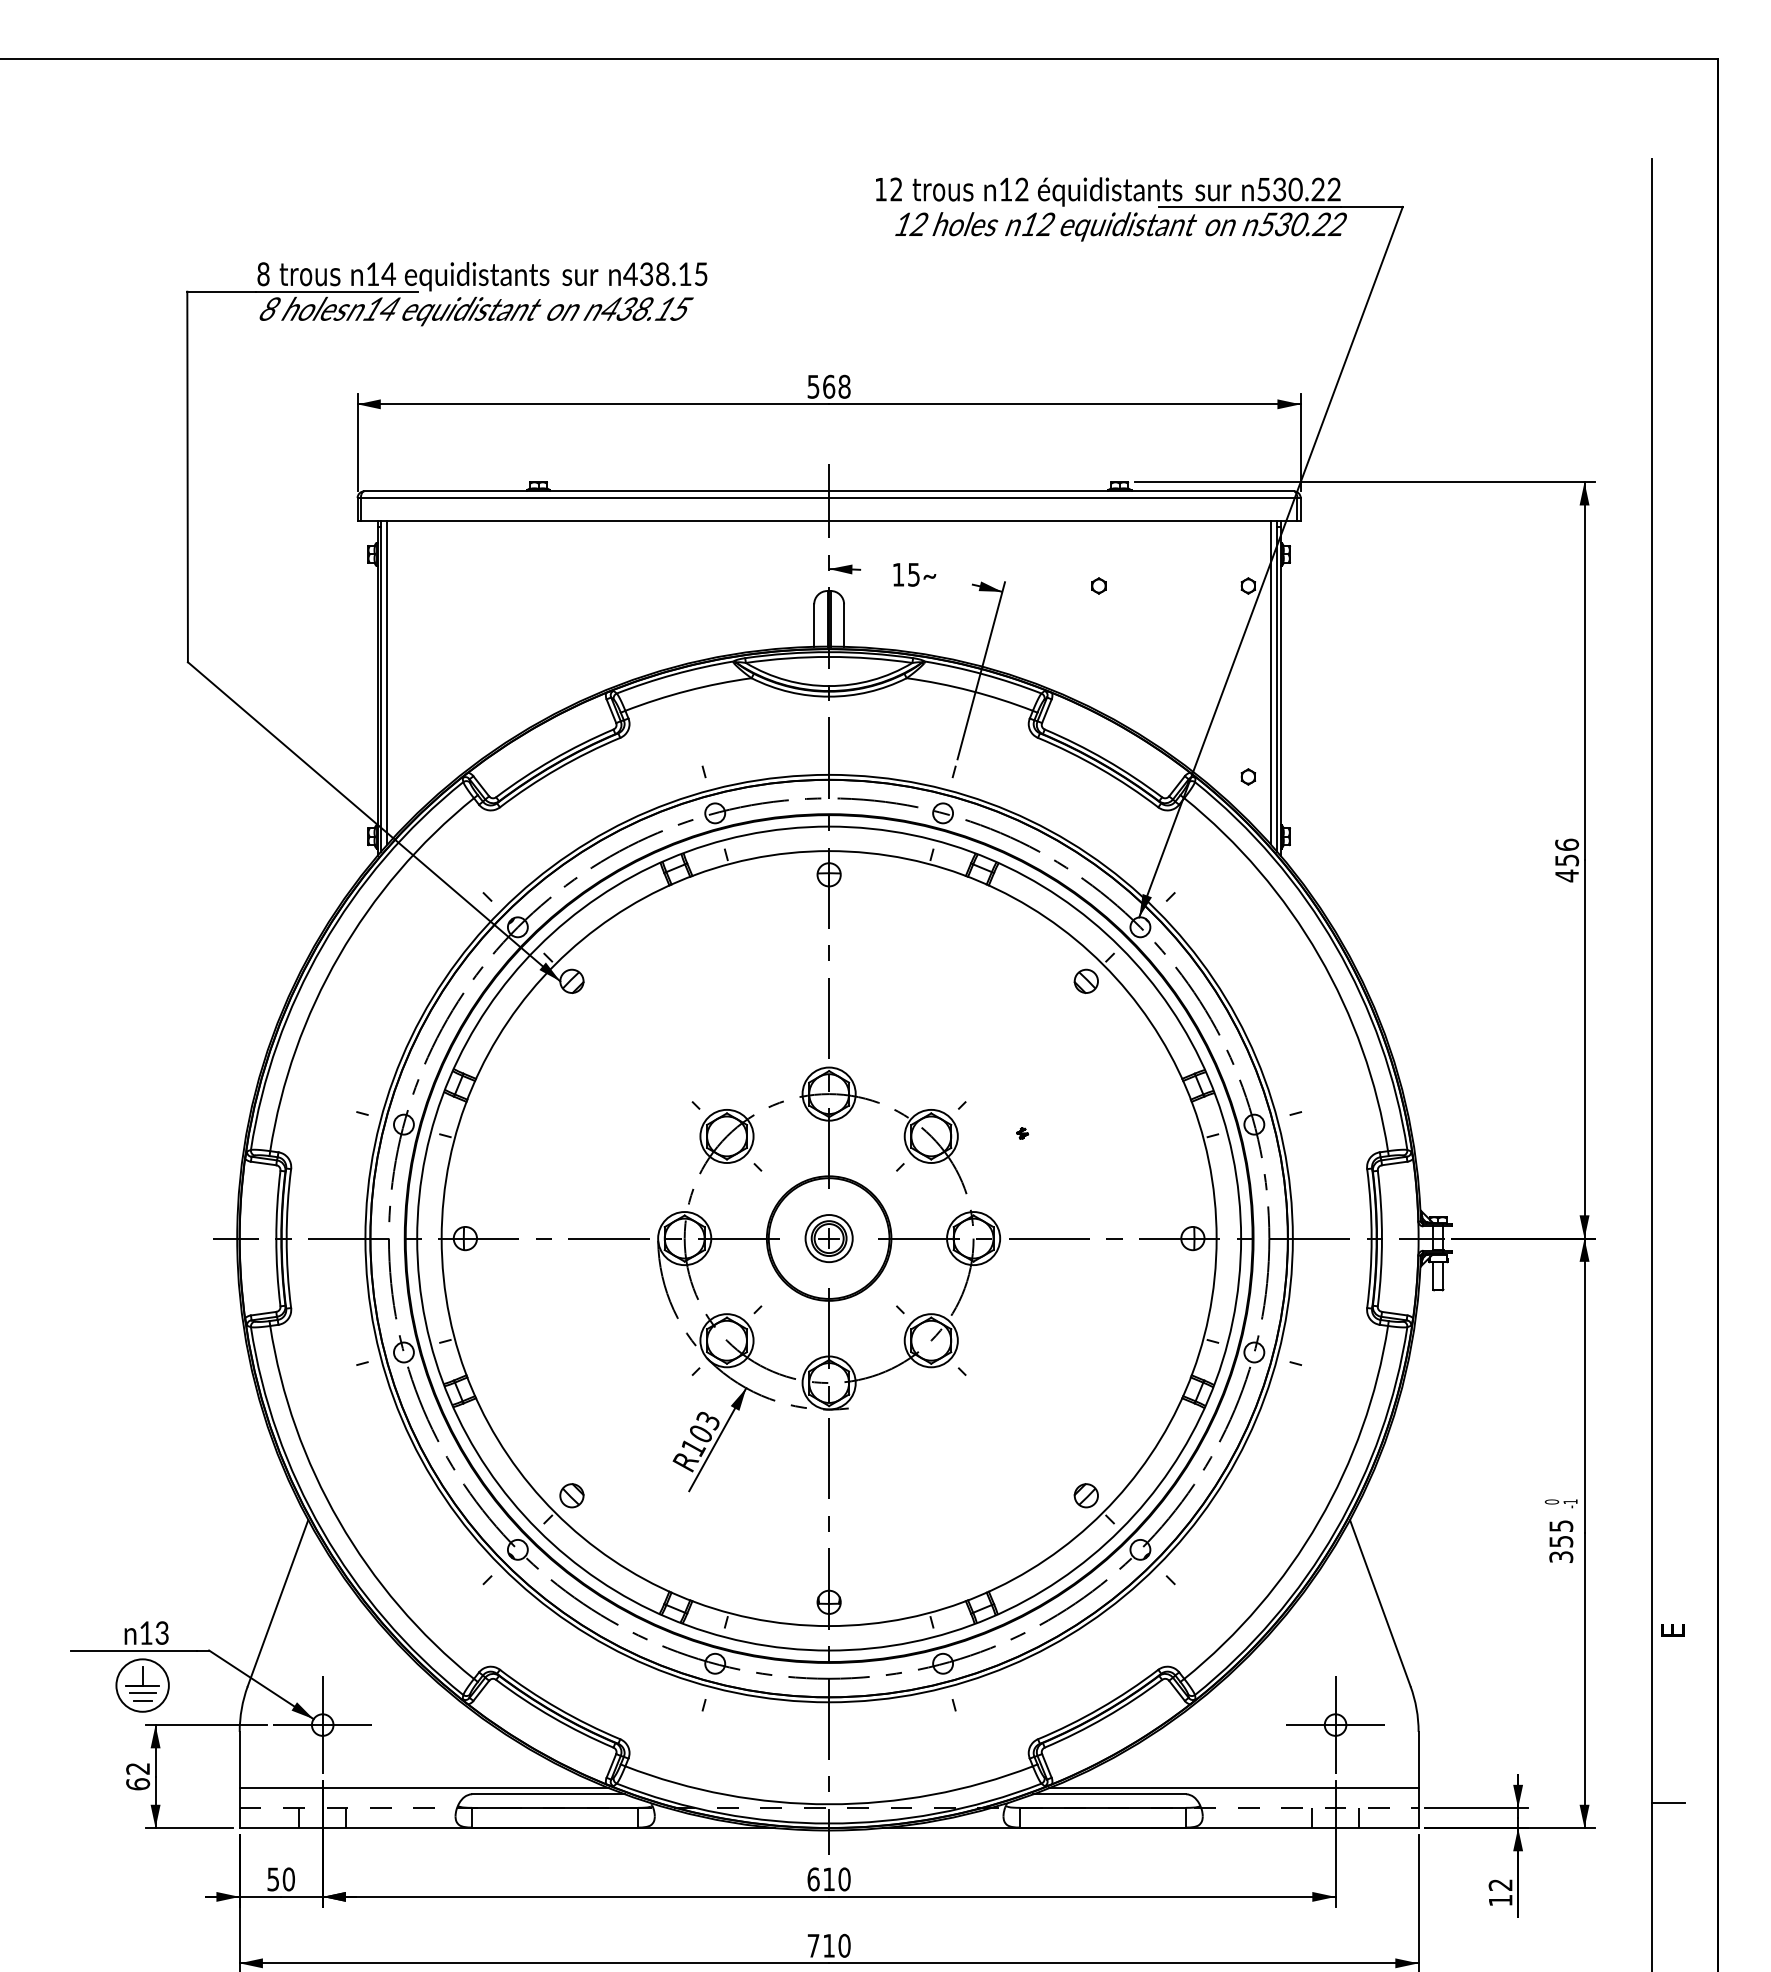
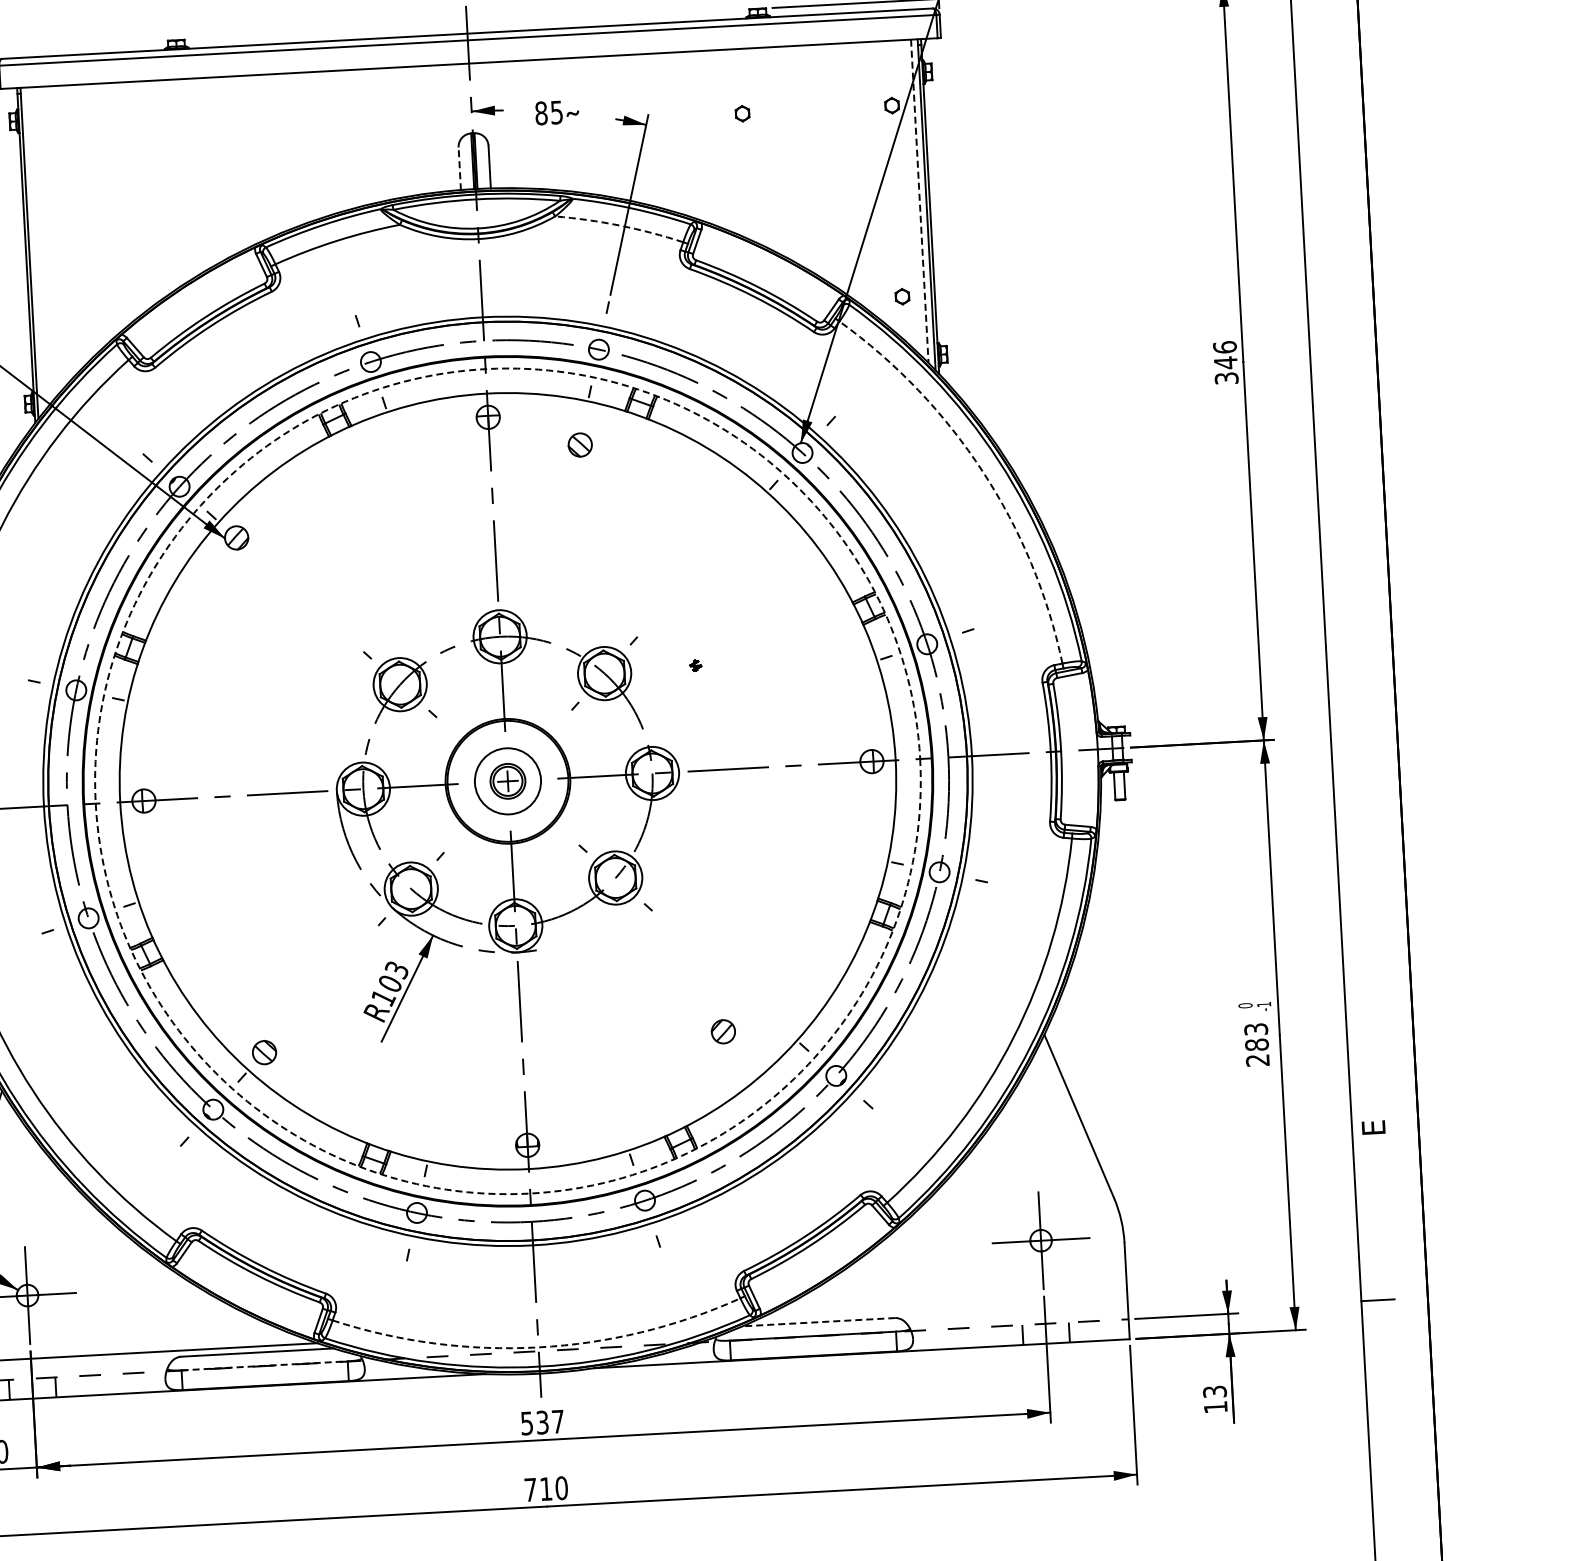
text: (898, 574) -> (541, 113), 15 -> 85
line: (814, 625) -> (460, 168), solid -> dashed
line: (387, 682) -> (35, 248), removed
line: (1270, 682) -> (919, 200), solid -> dashed
arc: (970, 690) -> (619, 225), solid -> dashed
text: (1567, 868) -> (1226, 371), 456 -> 346
arc: (1319, 955) -> (983, 471), solid -> dashed
part: (1085, 980) -> (579, 444), moved
circle: (828, 1238) -> (507, 781), size x1.4
circle: (829, 1238) -> (508, 781), solid -> dashed
part: (1085, 1495) -> (722, 1031), moved
text: (1561, 1541) -> (1257, 1044), 355 -> 283
line: (1233, 1788) -> (942, 1309), removed
line: (1109, 1794) -> (818, 1322), solid -> dashed
arc: (829, 1804) -> (538, 1347), solid -> dashed
line: (555, 1807) -> (264, 1365), solid -> dashed
text: (828, 1879) -> (542, 1422), 610 -> 537
text: (1500, 1884) -> (1214, 1391), 12 -> 13

